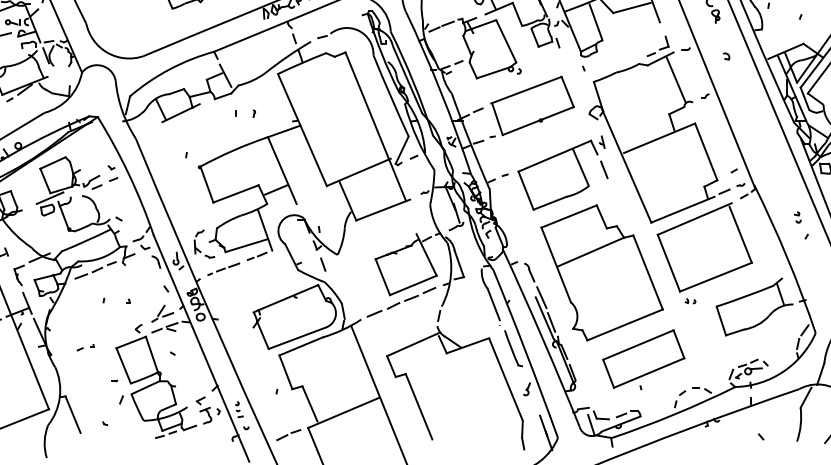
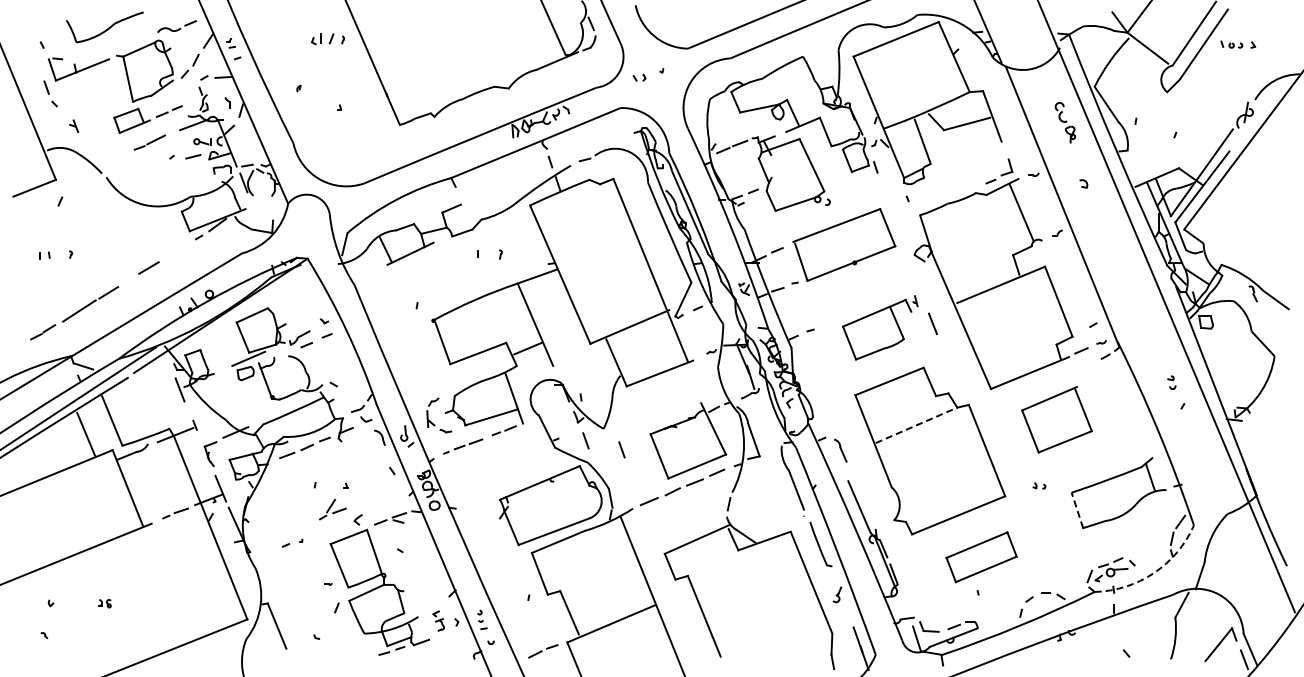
line: (225, 75) -> (465, 207), removed
part: (561, 172) -> (880, 327), size x0.7
part: (704, 247) -> (1056, 419), size x0.6
line: (591, 252) -> (917, 425), solid -> dashed
line: (352, 271) -> (621, 449), added
line: (541, 297) -> (855, 481), removed
part: (162, 313) -> (332, 509), moved
line: (551, 321) -> (867, 511), removed
line: (721, 321) -> (1077, 510), solid -> dashed
part: (643, 358) -> (981, 556), size x0.7
arc: (782, 372) -> (1153, 573), solid -> dashed
part: (203, 410) -> (438, 620), size x0.6

